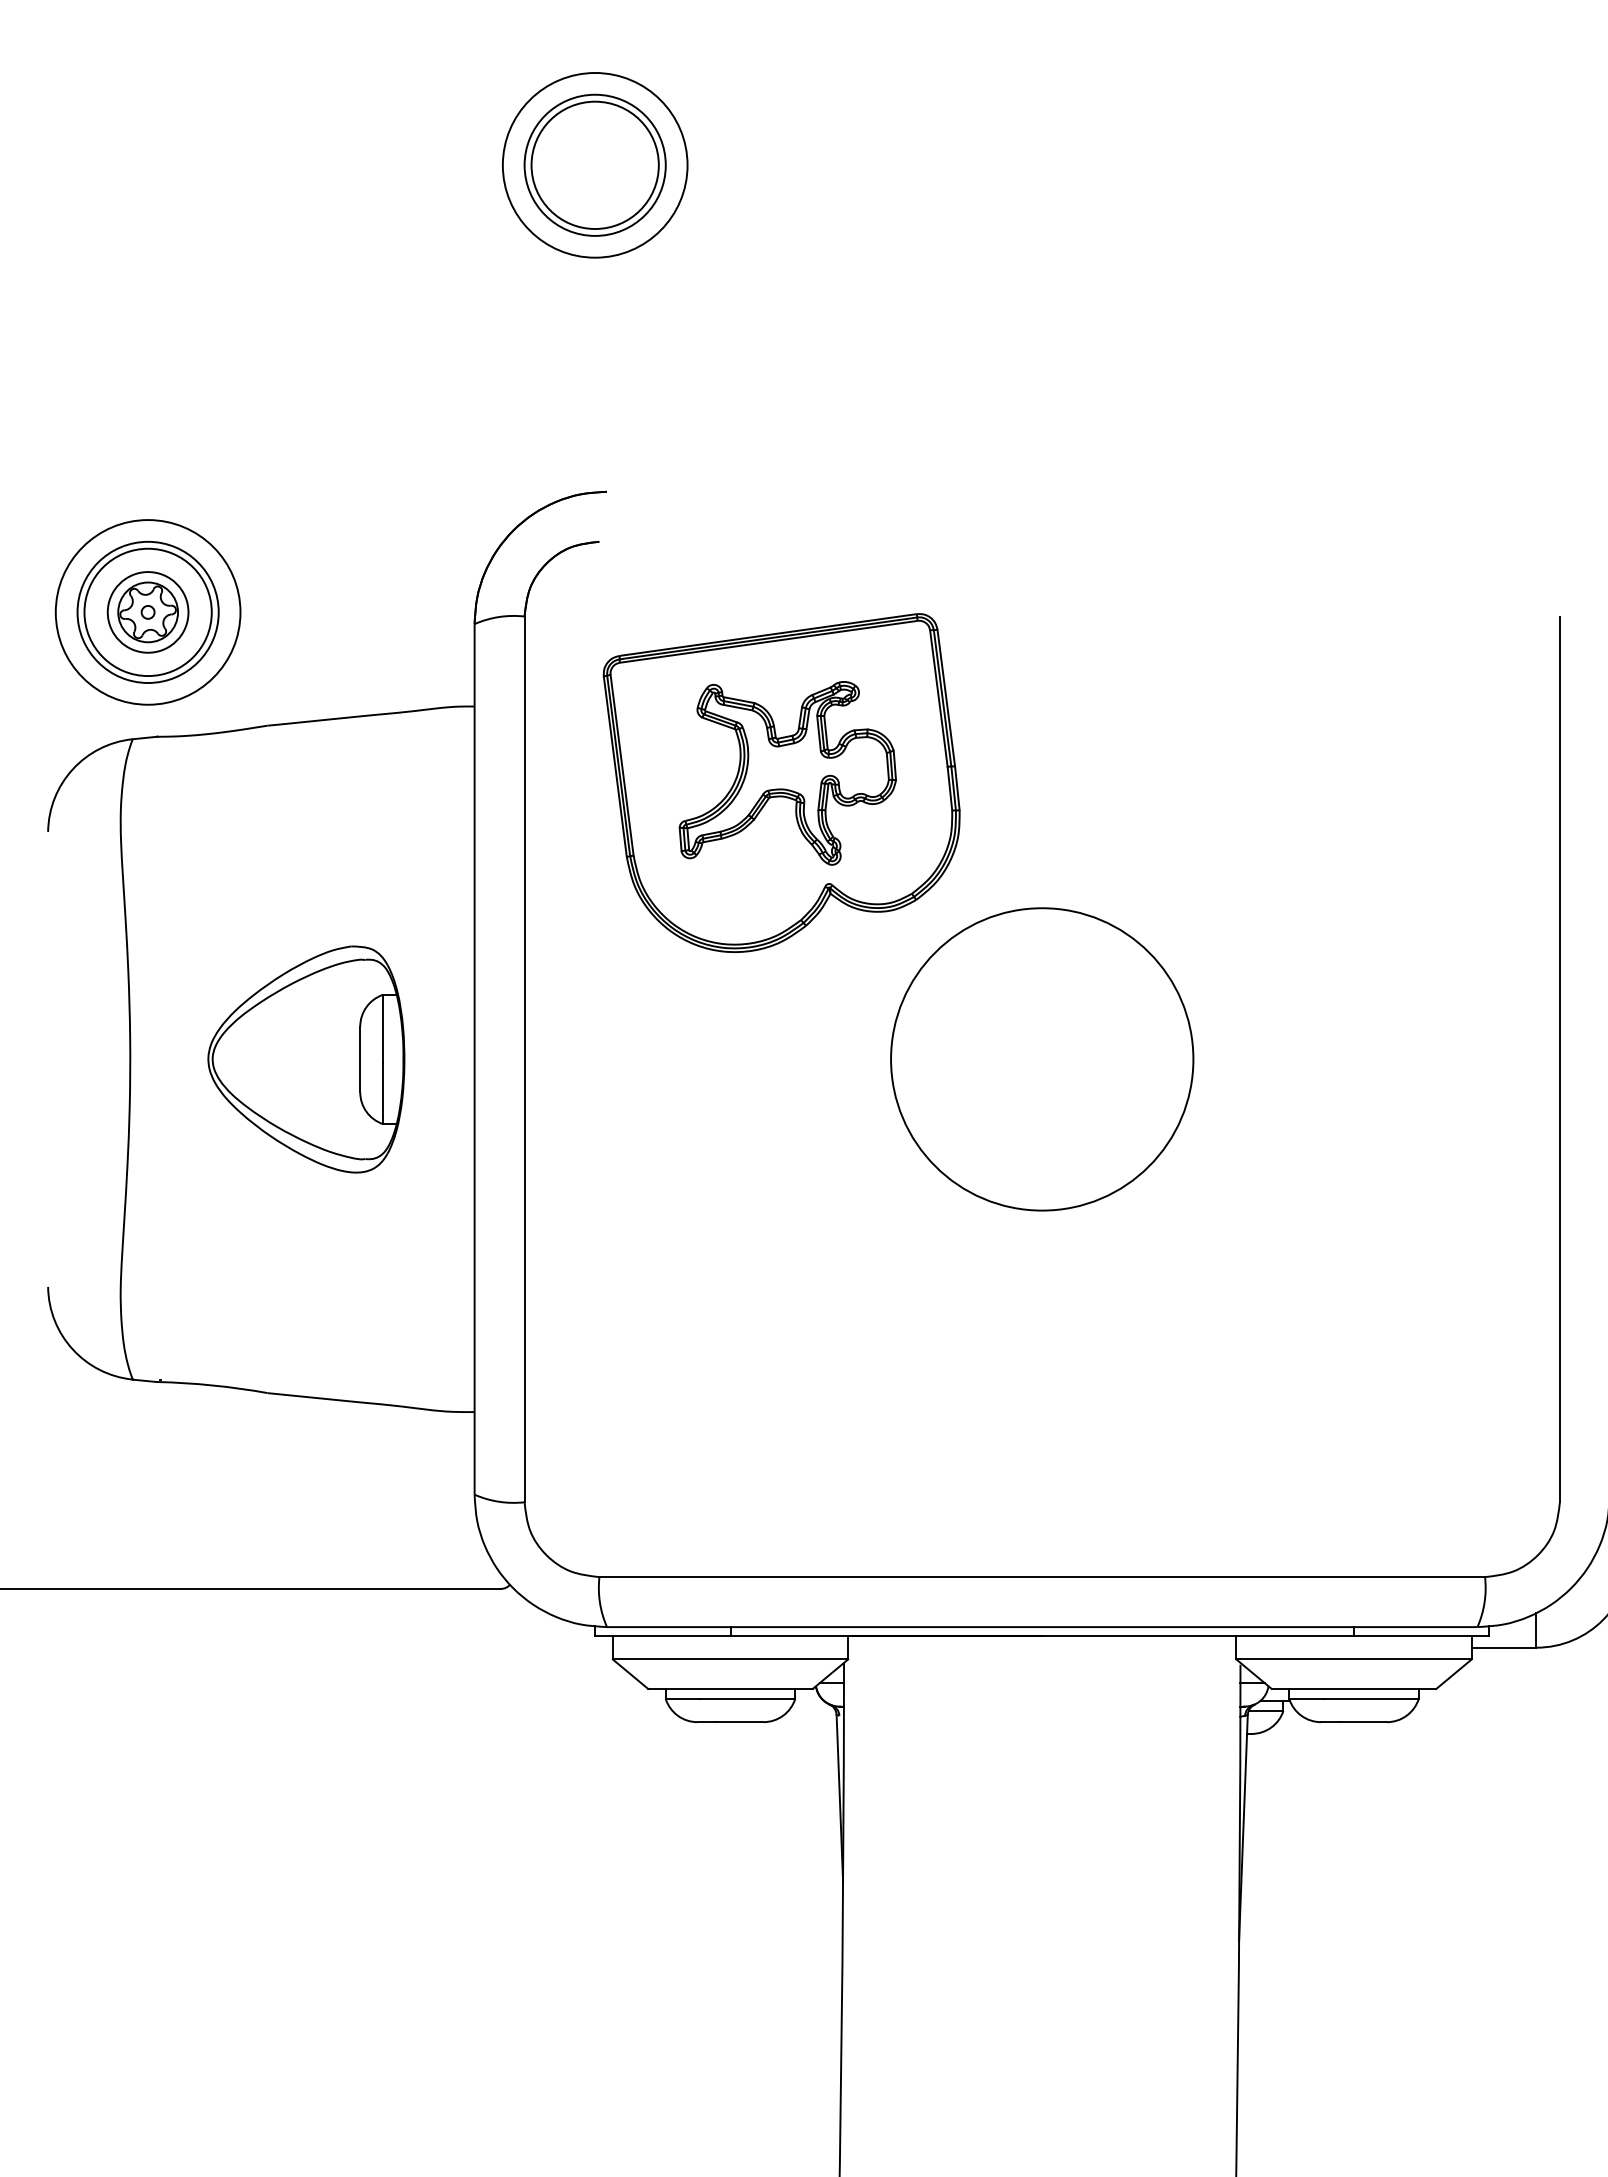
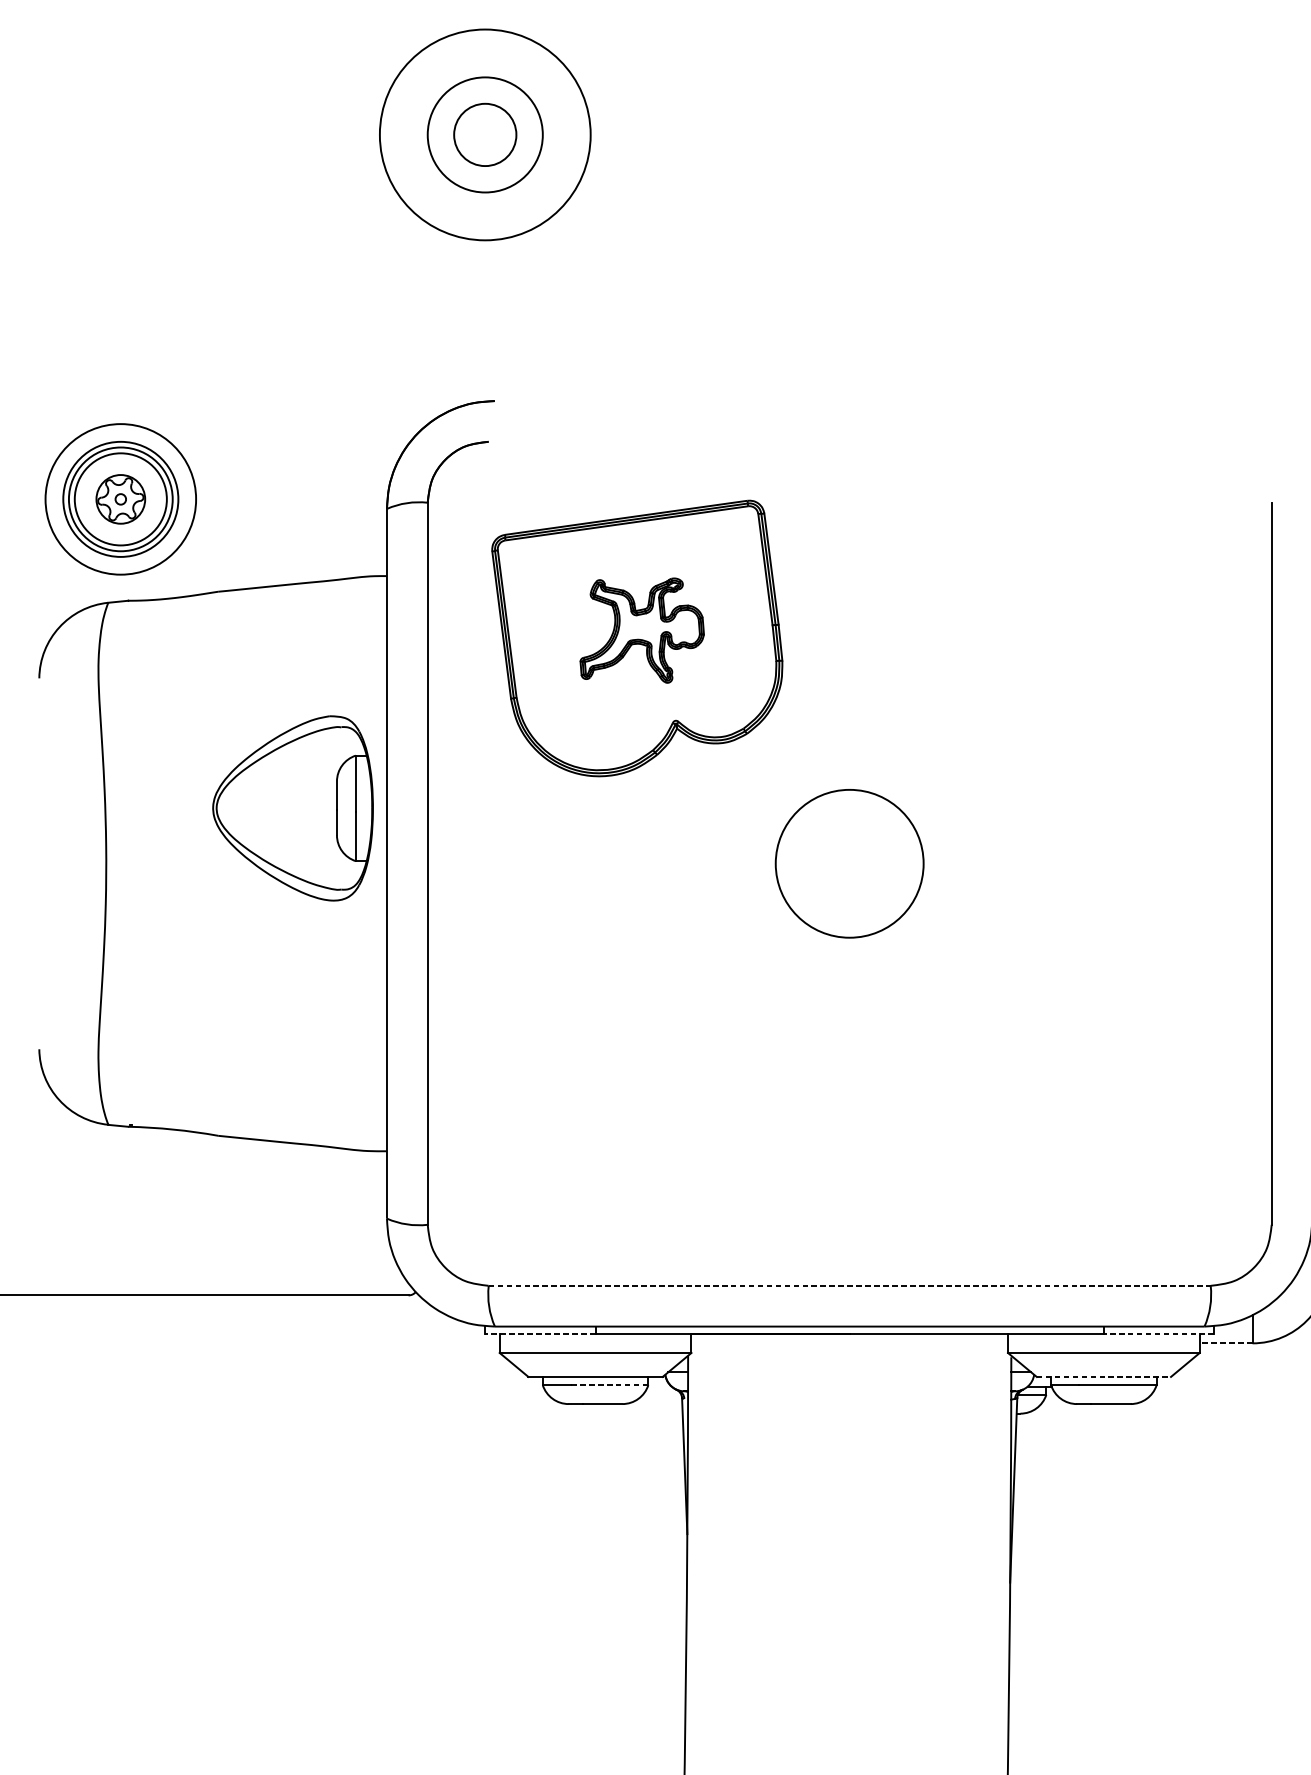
circle: (594, 165) -> (484, 135), size x0.6
circle: (594, 165) -> (484, 135), size x1.4
circle: (147, 612) -> (120, 499), size x1.4
part: (787, 773) -> (642, 630), size x0.7
part: (306, 1059) -> (293, 808), moved
circle: (1042, 1059) -> (849, 863), size x0.6
line: (1042, 1577) -> (849, 1286), solid -> dashed
line: (662, 1635) -> (540, 1333), solid -> dashed
line: (1421, 1635) -> (1158, 1333), solid -> dashed
line: (1503, 1647) -> (1225, 1343), solid -> dashed
line: (1354, 1688) -> (1104, 1376), solid -> dashed
line: (748, 1699) -> (610, 1385), solid -> dashed

